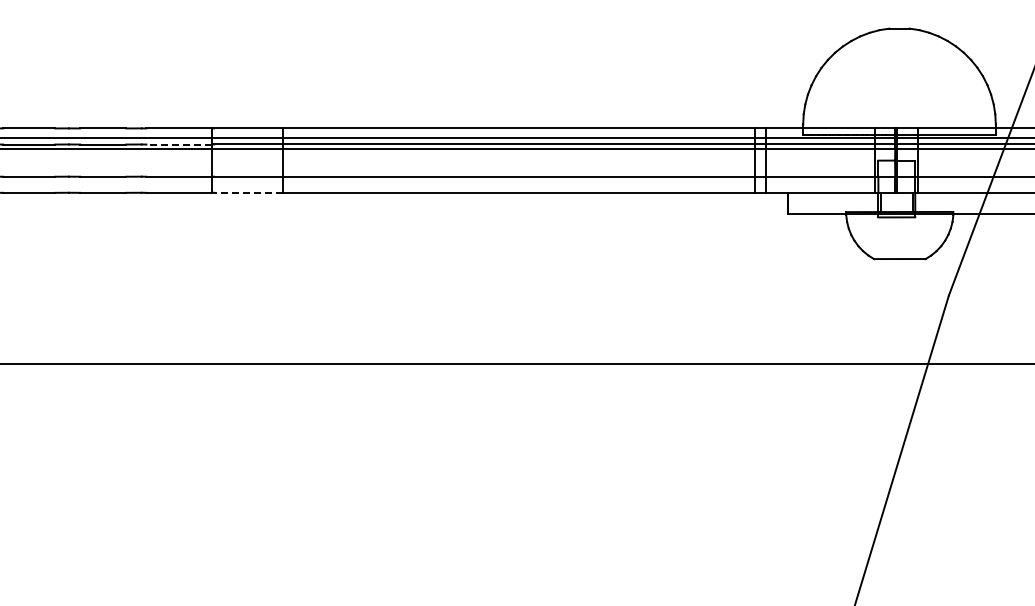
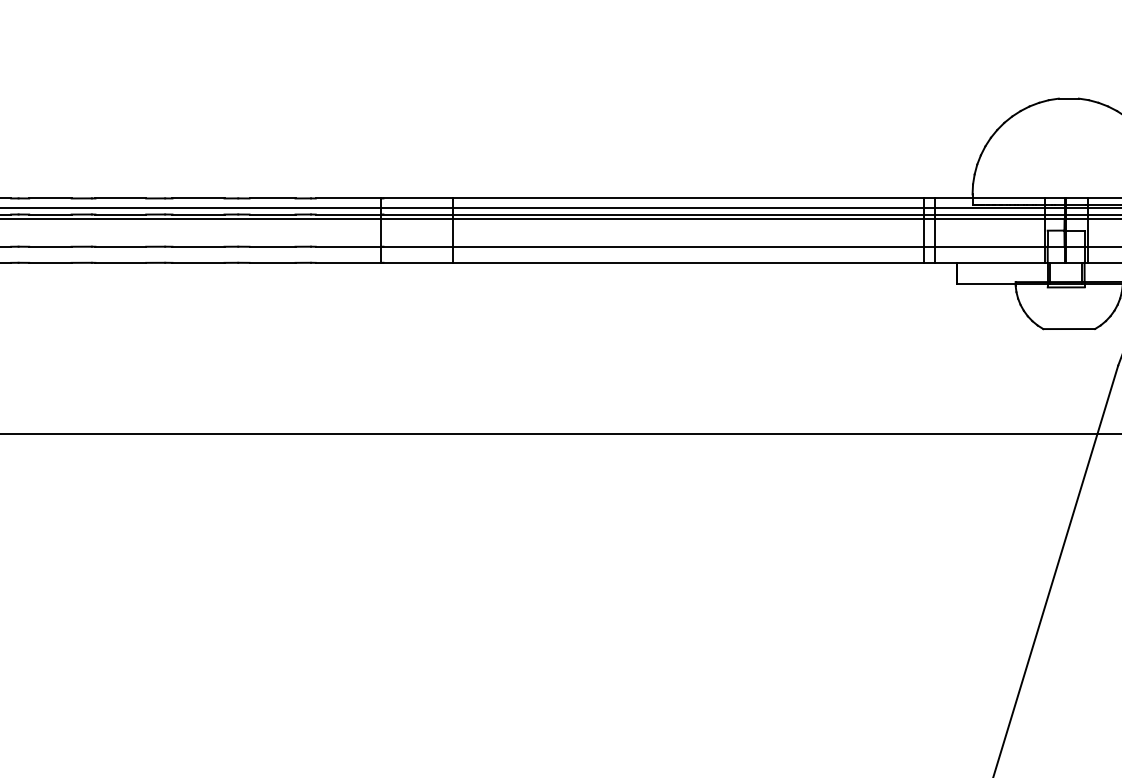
line: (179, 144) -> (348, 214), dashed -> solid
line: (249, 192) -> (418, 262), dashed -> solid

